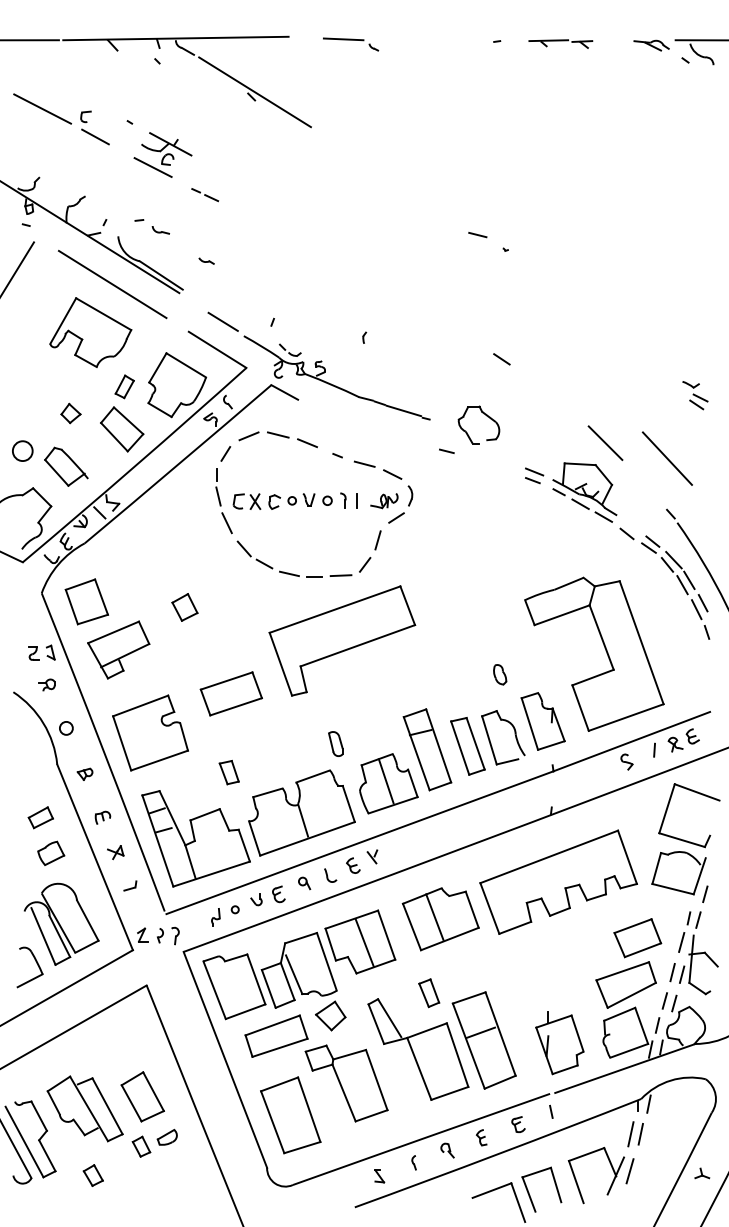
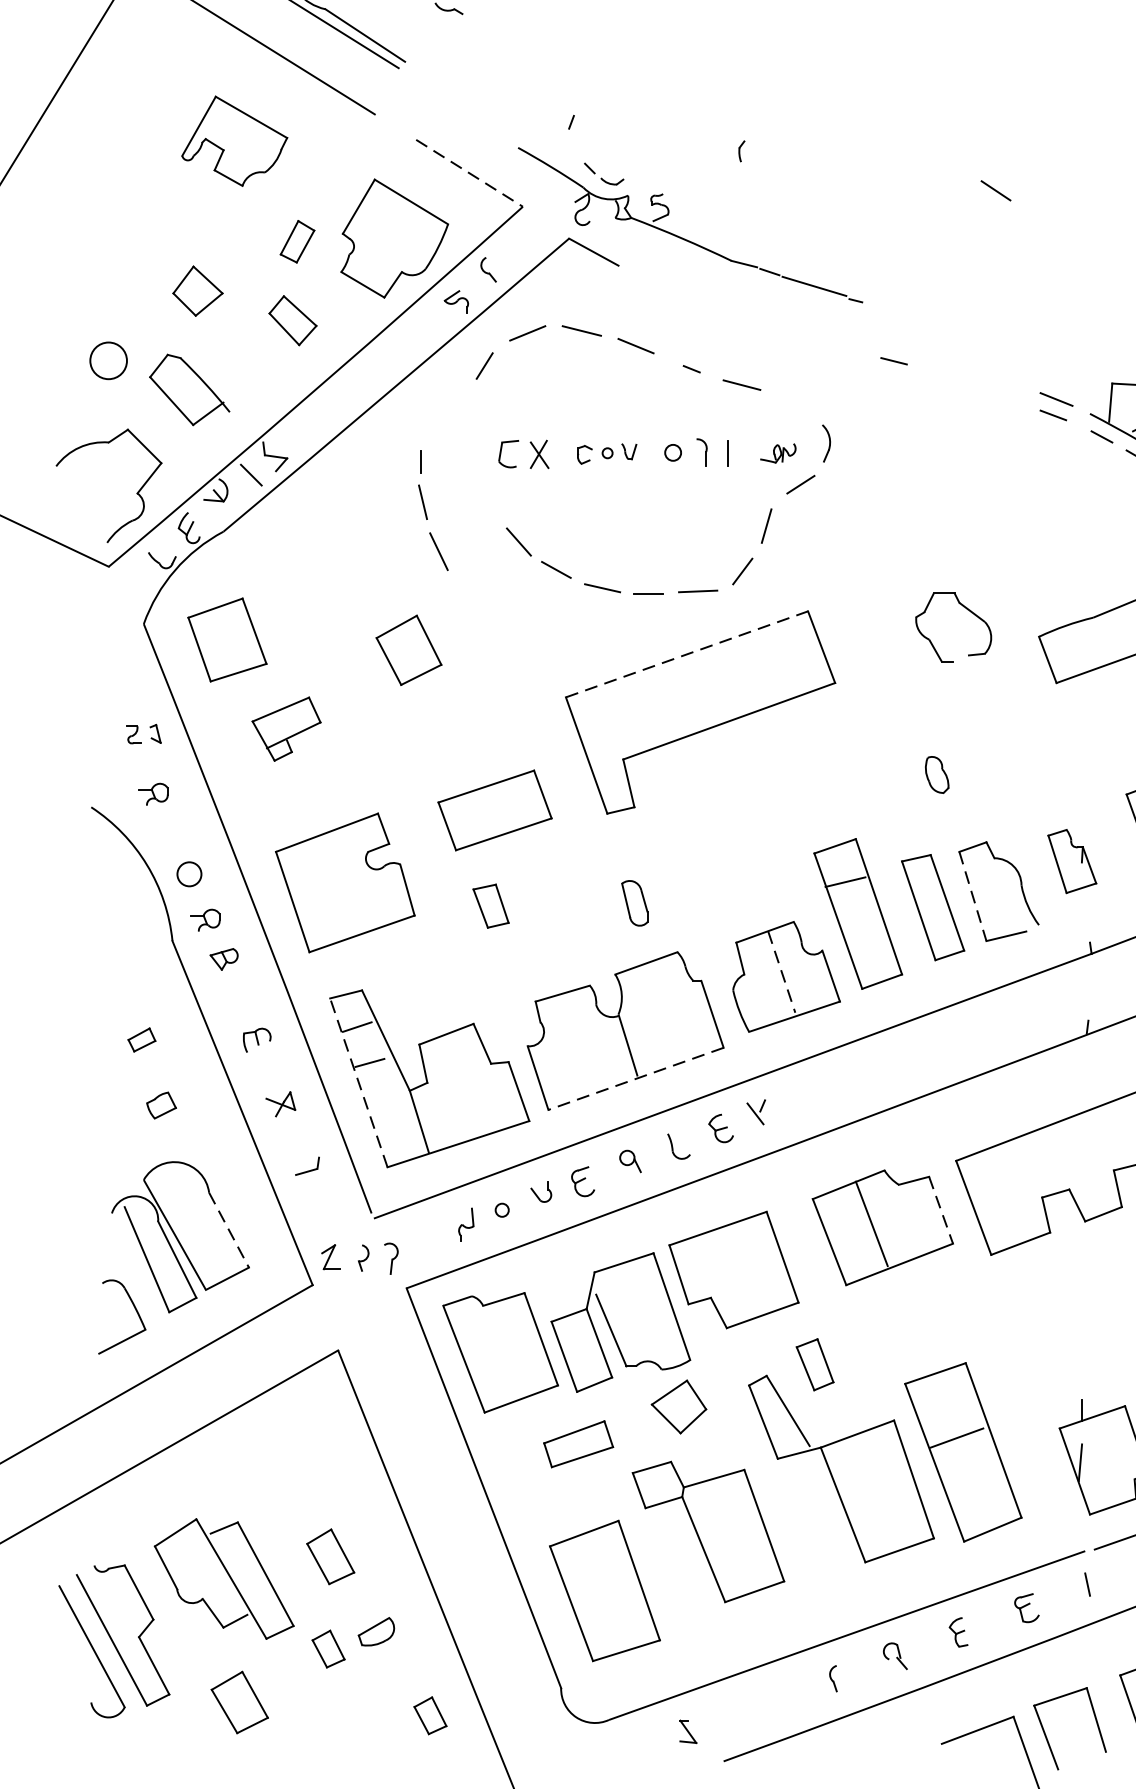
line: (222, 321) -> (478, 120), removed
part: (90, 332) -> (234, 141), size x0.7
line: (218, 350) -> (471, 174), solid -> dashed
part: (70, 413) -> (197, 291), size x1.4
part: (486, 416) -> (967, 611), moved
part: (122, 429) -> (293, 320), size x0.6
line: (392, 474) -> (793, 404), removed
part: (223, 501) -> (432, 511), moved
part: (291, 501) -> (606, 454), size x0.7
part: (384, 501) -> (778, 454), size x0.7
part: (184, 607) -> (408, 650), size x1.4
line: (335, 609) -> (687, 654), solid -> dashed
part: (118, 649) -> (285, 728), size x0.6
part: (41, 652) -> (143, 733), size x0.7
part: (500, 674) -> (937, 774), moved
part: (542, 721) -> (1071, 861), size x0.6
line: (489, 740) -> (973, 896), solid -> dashed
part: (335, 743) -> (634, 902), moved
part: (74, 752) -> (204, 918), added
part: (228, 772) -> (489, 906), moved
line: (386, 781) -> (782, 972), solid -> dashed
part: (40, 817) -> (141, 1039), size x0.6
line: (307, 839) -> (635, 1080), solid -> dashed
line: (157, 840) -> (358, 1081), solid -> dashed
part: (51, 852) -> (161, 1104), size x0.6
line: (472, 910) -> (941, 1211), solid -> dashed
line: (87, 920) -> (228, 1230), solid -> dashed
line: (364, 942) -> (741, 1270), removed
part: (429, 993) -> (815, 1365), moved
part: (276, 1035) -> (578, 1443), size x0.6
part: (142, 1096) -> (330, 1556), size x0.6
part: (92, 1175) -> (237, 1702), size x1.6
part: (379, 1176) -> (687, 1731), moved
part: (196, 1182) -> (430, 1715), added

